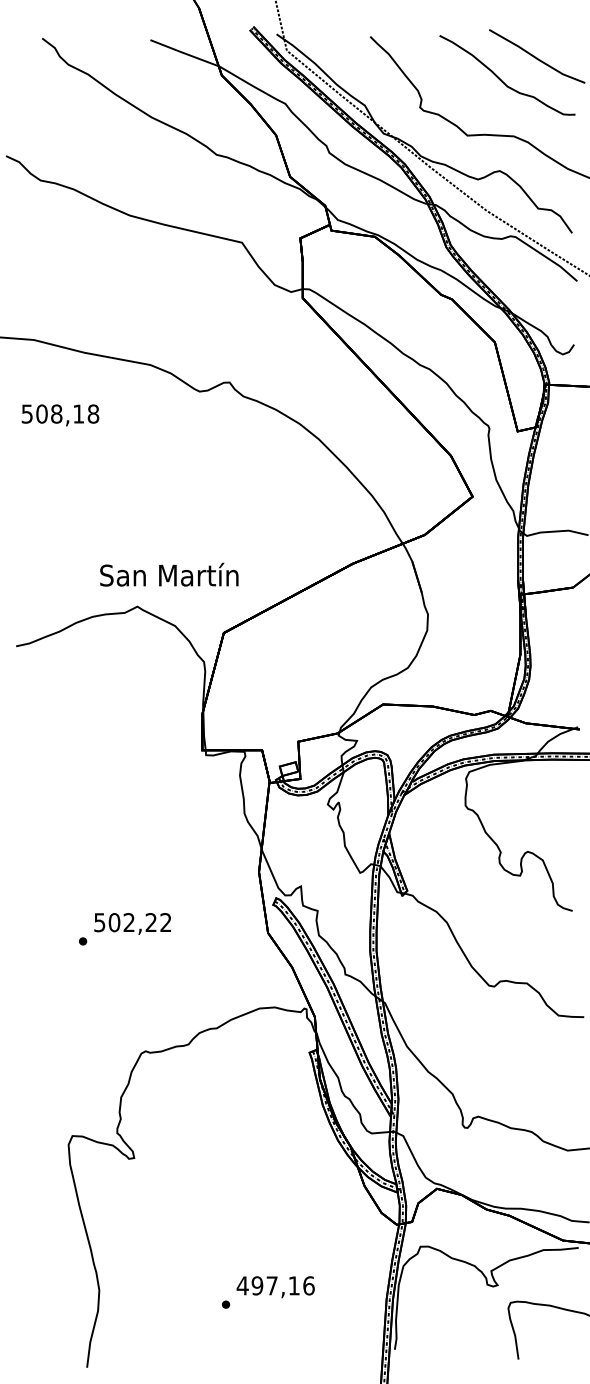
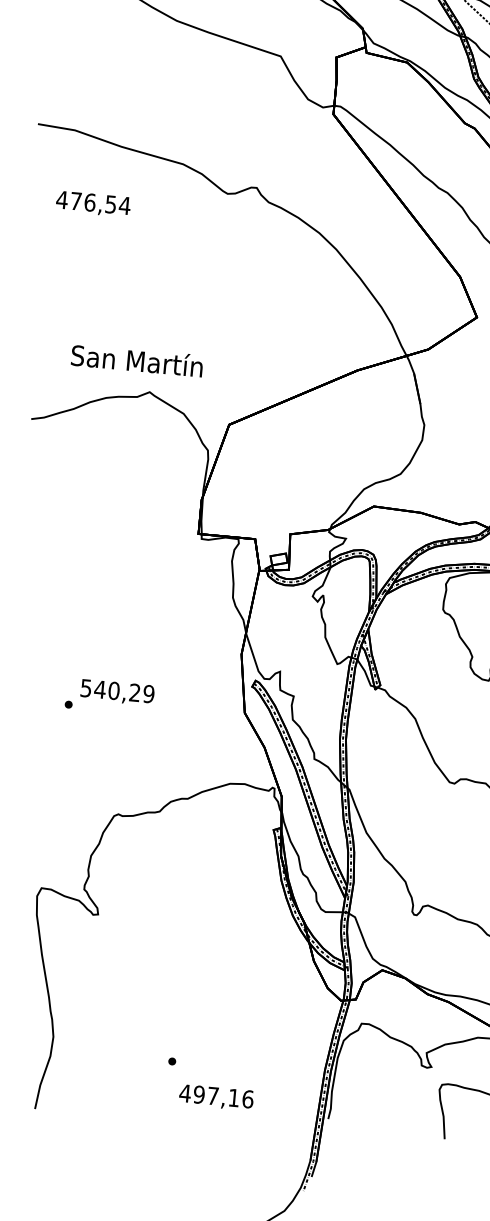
text: (60, 413) -> (93, 202), 508,18 -> 476,54
text: (169, 574) -> (137, 360), moved
text: (139, 922) -> (123, 691), 502,22 -> 540,29
text: (275, 1287) -> (216, 1097), moved

